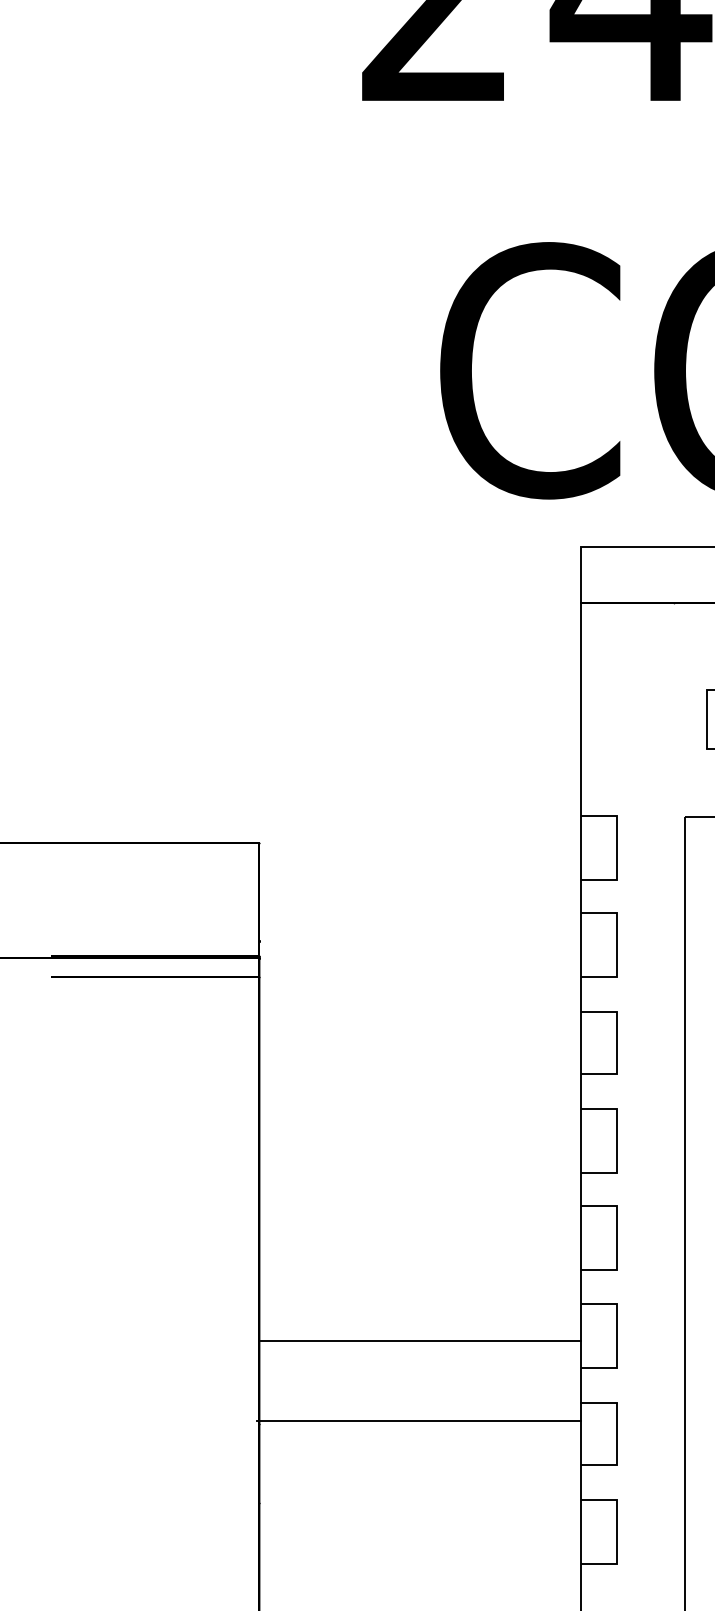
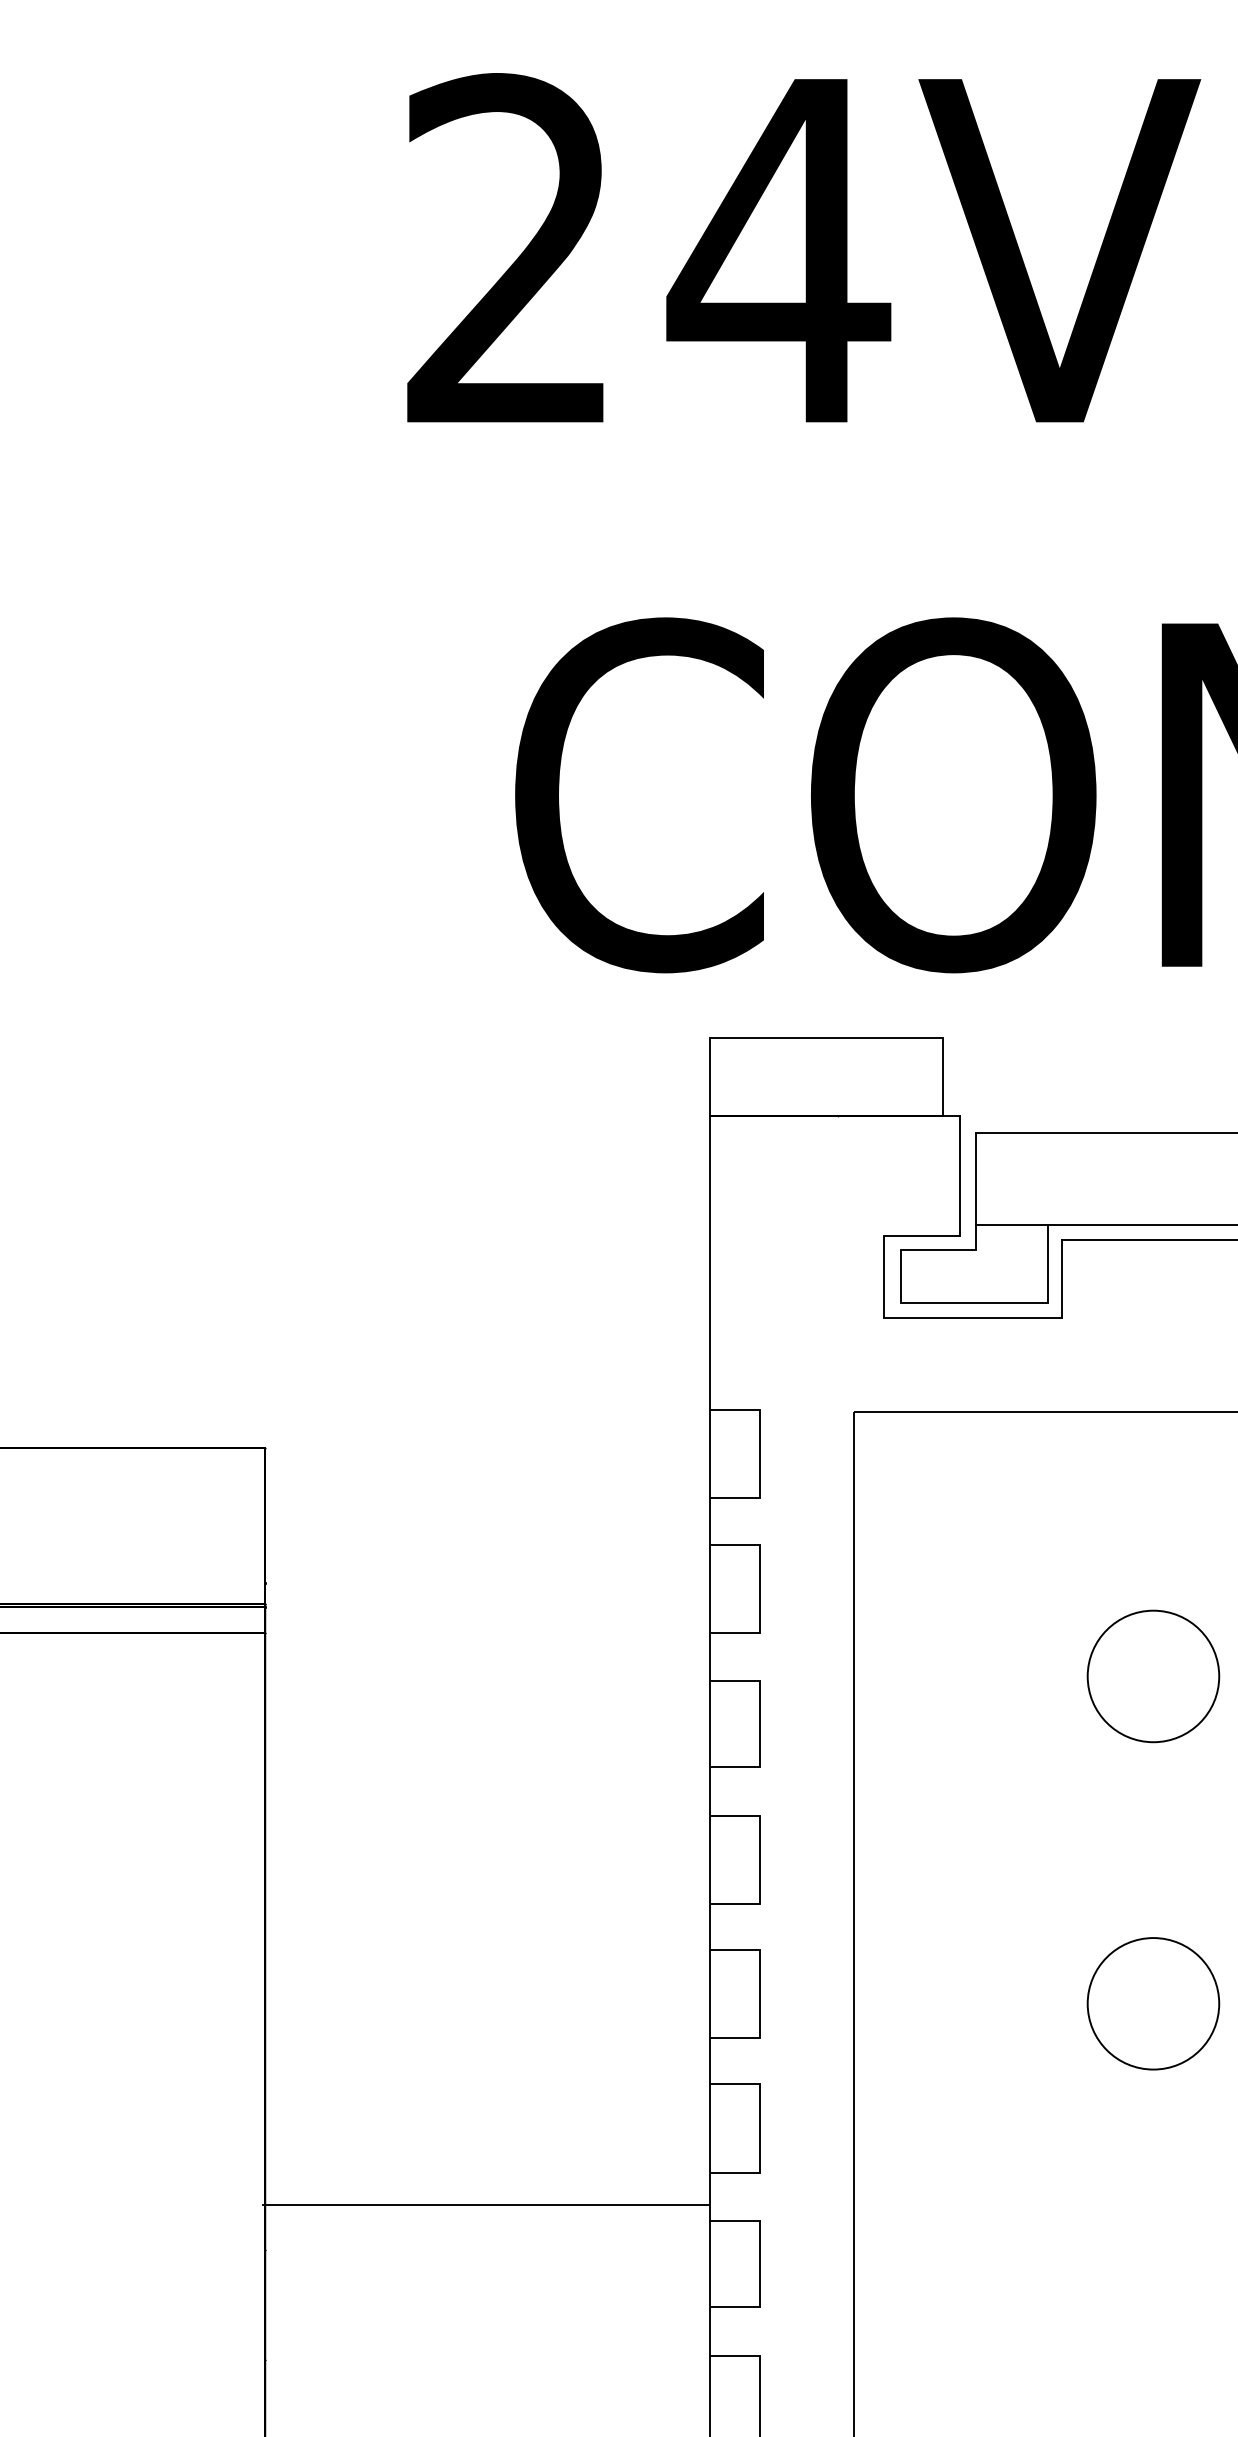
line: (420, 1340) -> (488, 2135), removed
line: (418, 1421) -> (485, 2204), moved

